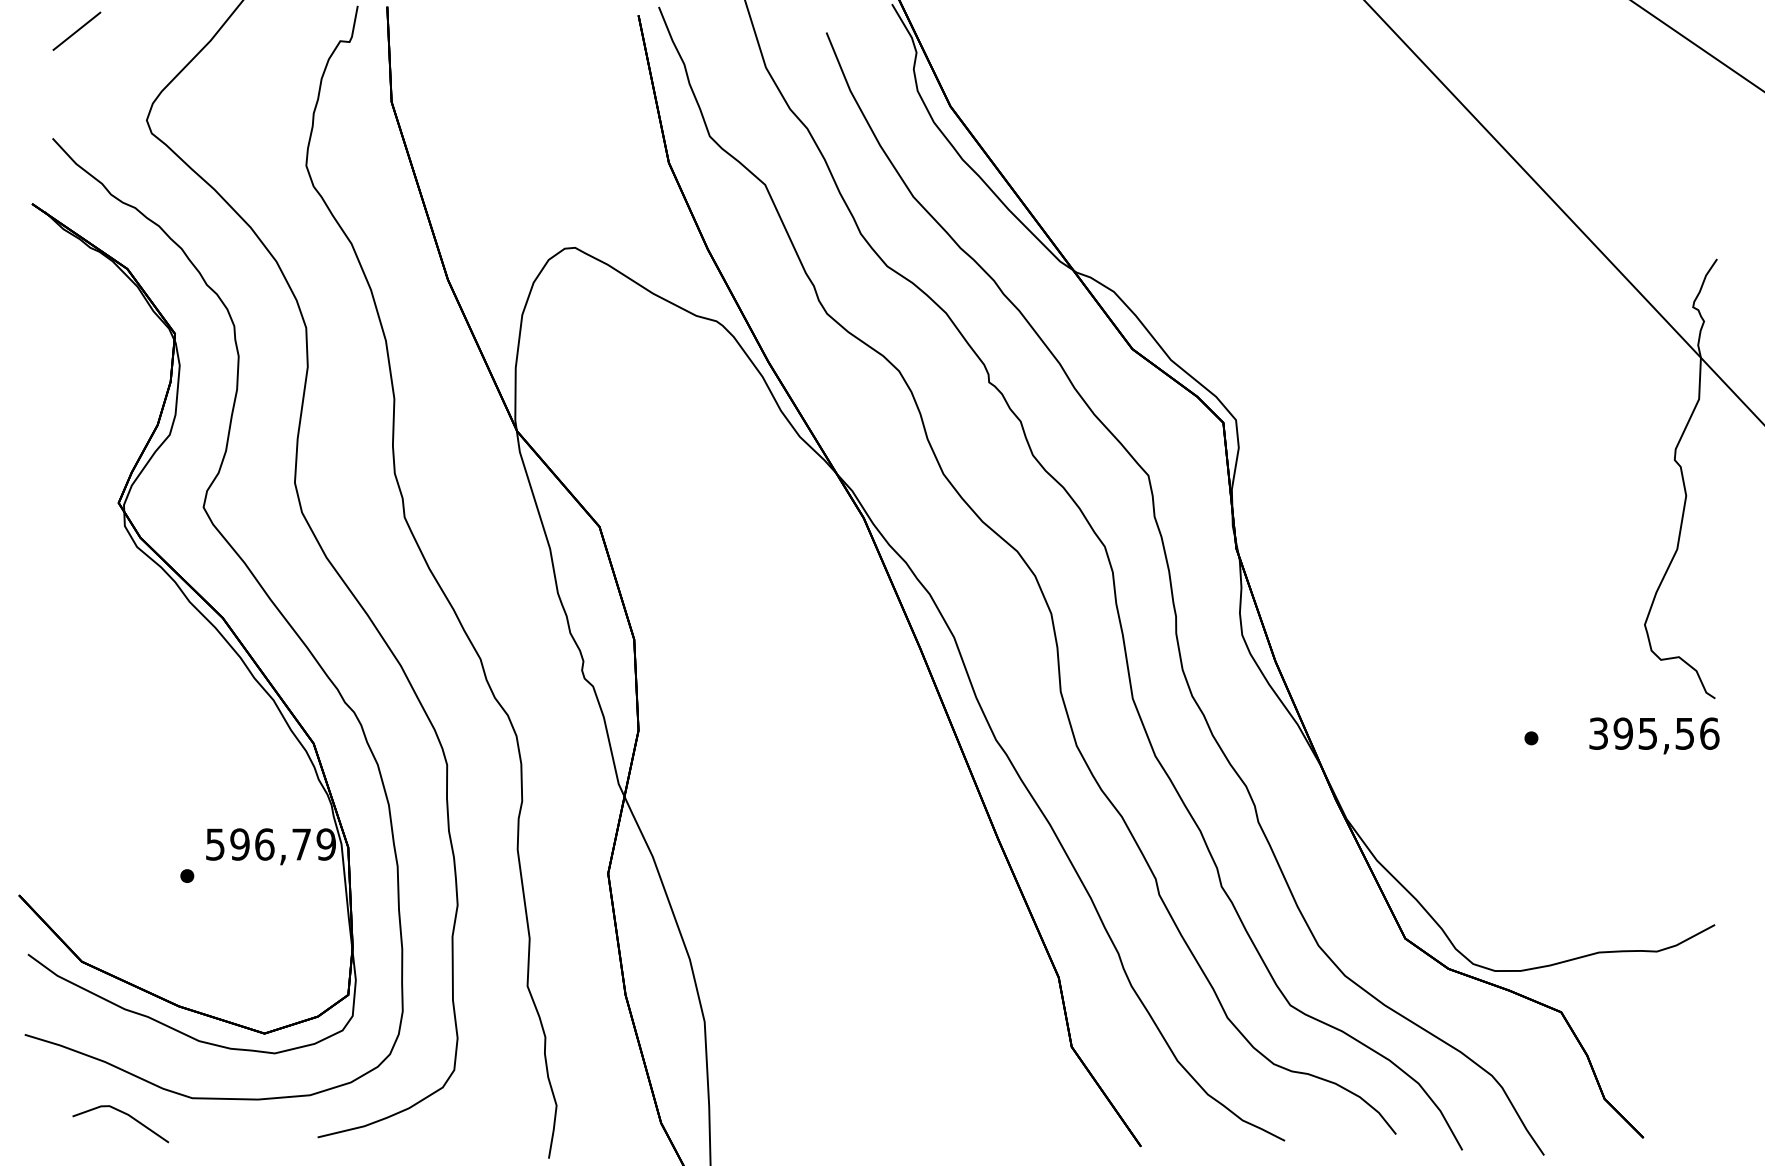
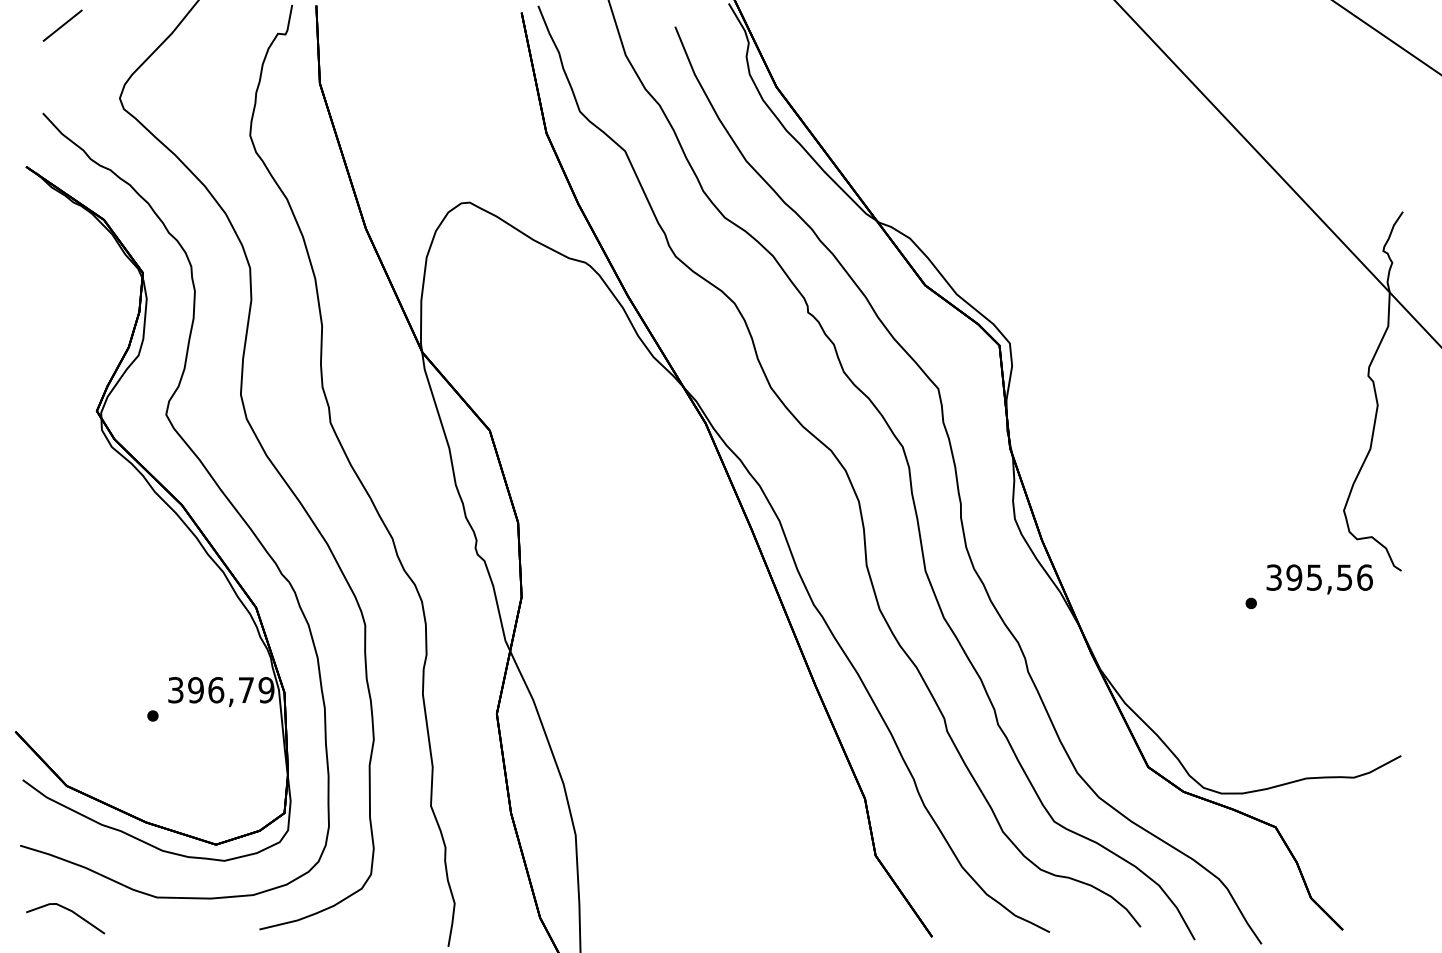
text: (1654, 735) -> (1319, 579), moved
text: (216, 843) -> (176, 689), 596,79 -> 396,79
line: (125, 1115) -> (69, 911), moved

